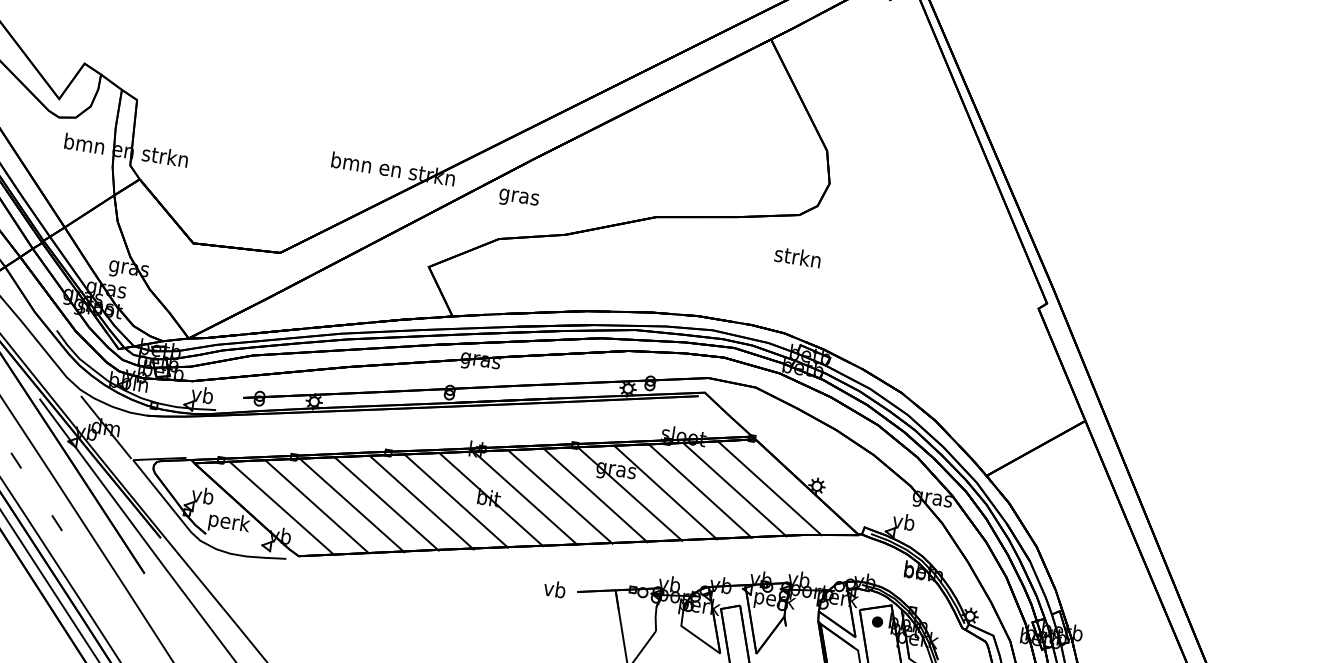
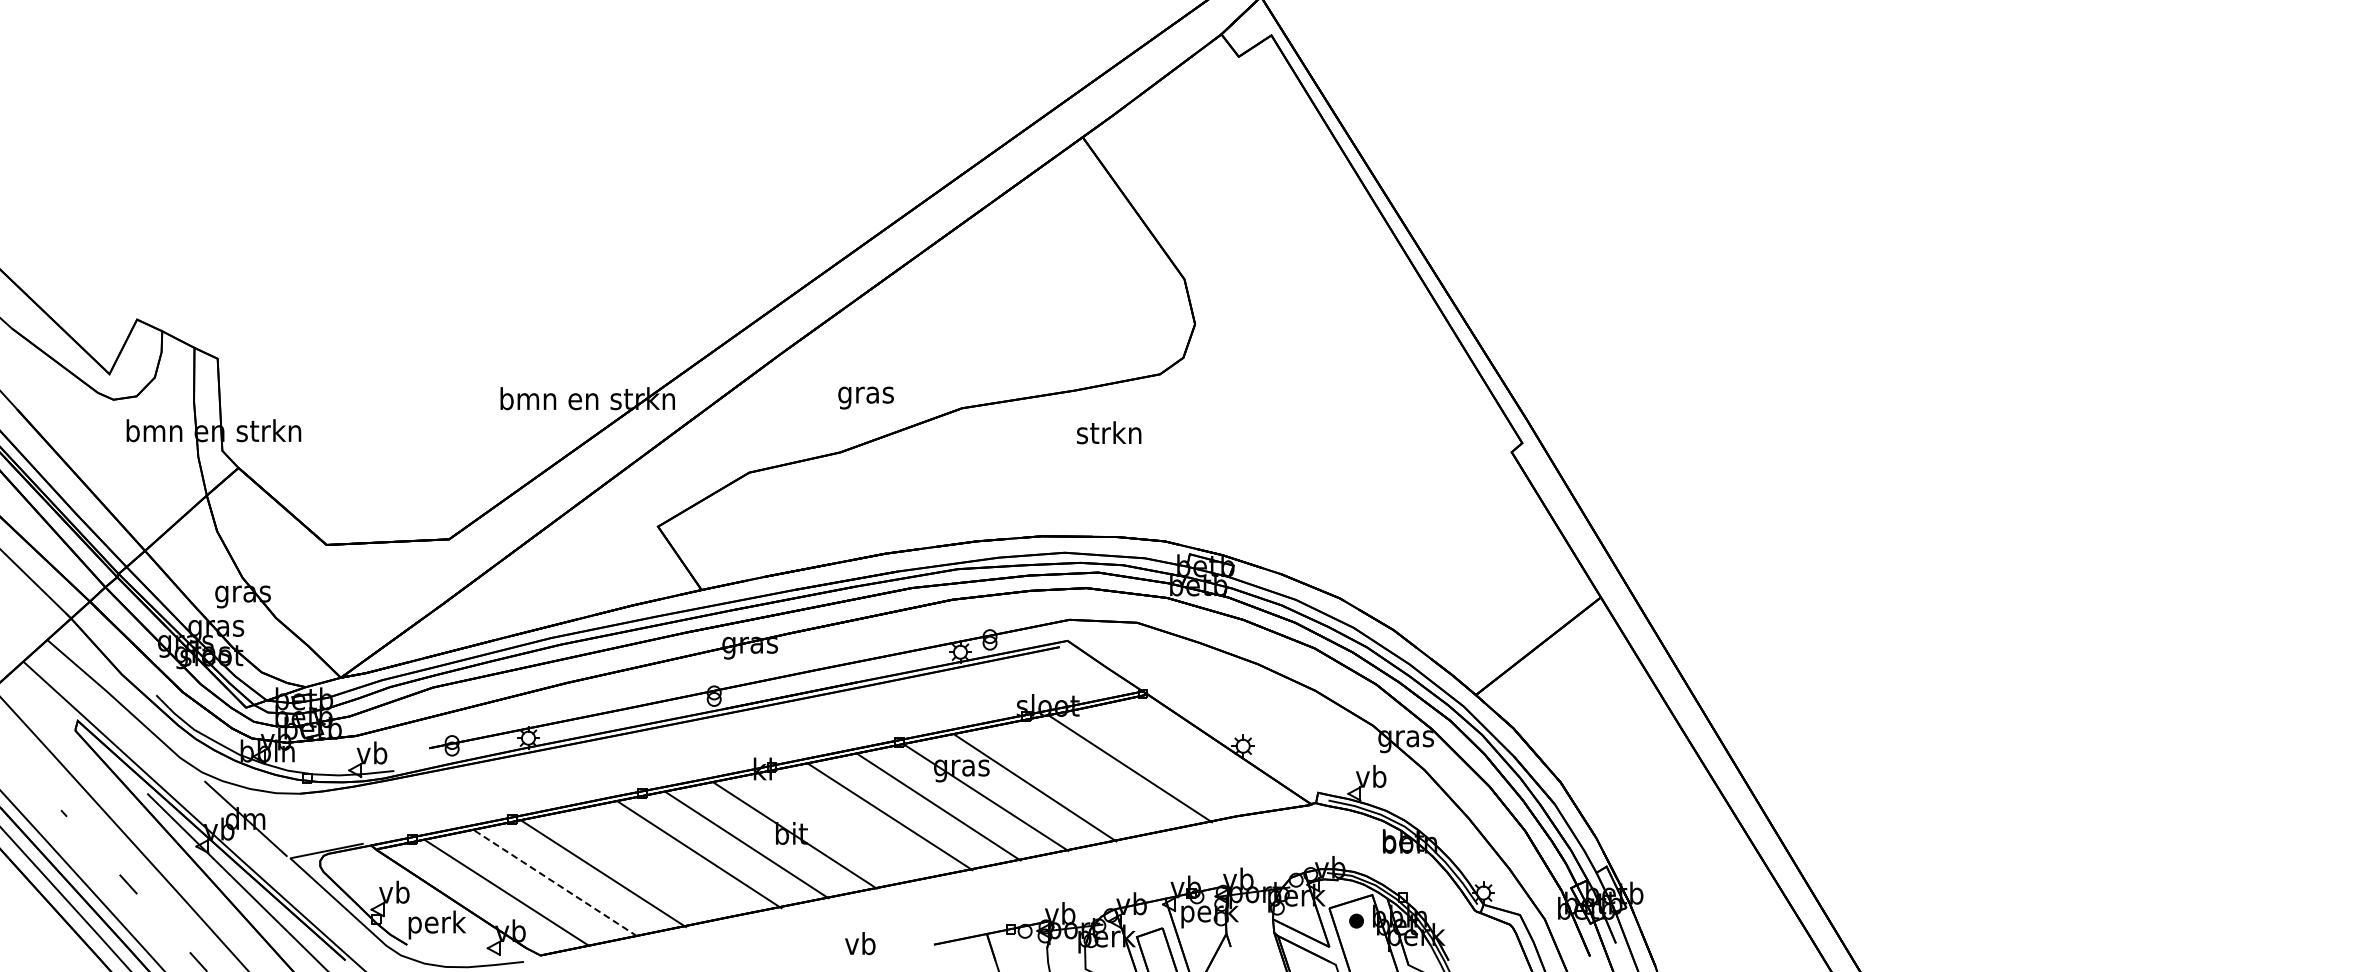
text: (518, 198) -> (865, 397), moved
text: (798, 256) -> (1109, 432), moved
line: (769, 488) -> (1178, 759), removed
line: (700, 491) -> (1083, 778), removed
line: (525, 498) -> (841, 826), removed
line: (387, 503) -> (651, 863), removed
line: (317, 507) -> (555, 883), solid -> dashed
text: (554, 589) -> (860, 943), moved

